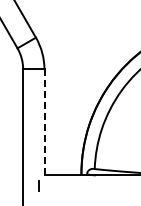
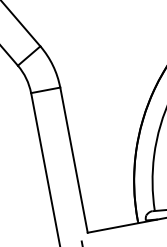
line: (44, 122) -> (74, 160), dashed -> solid

